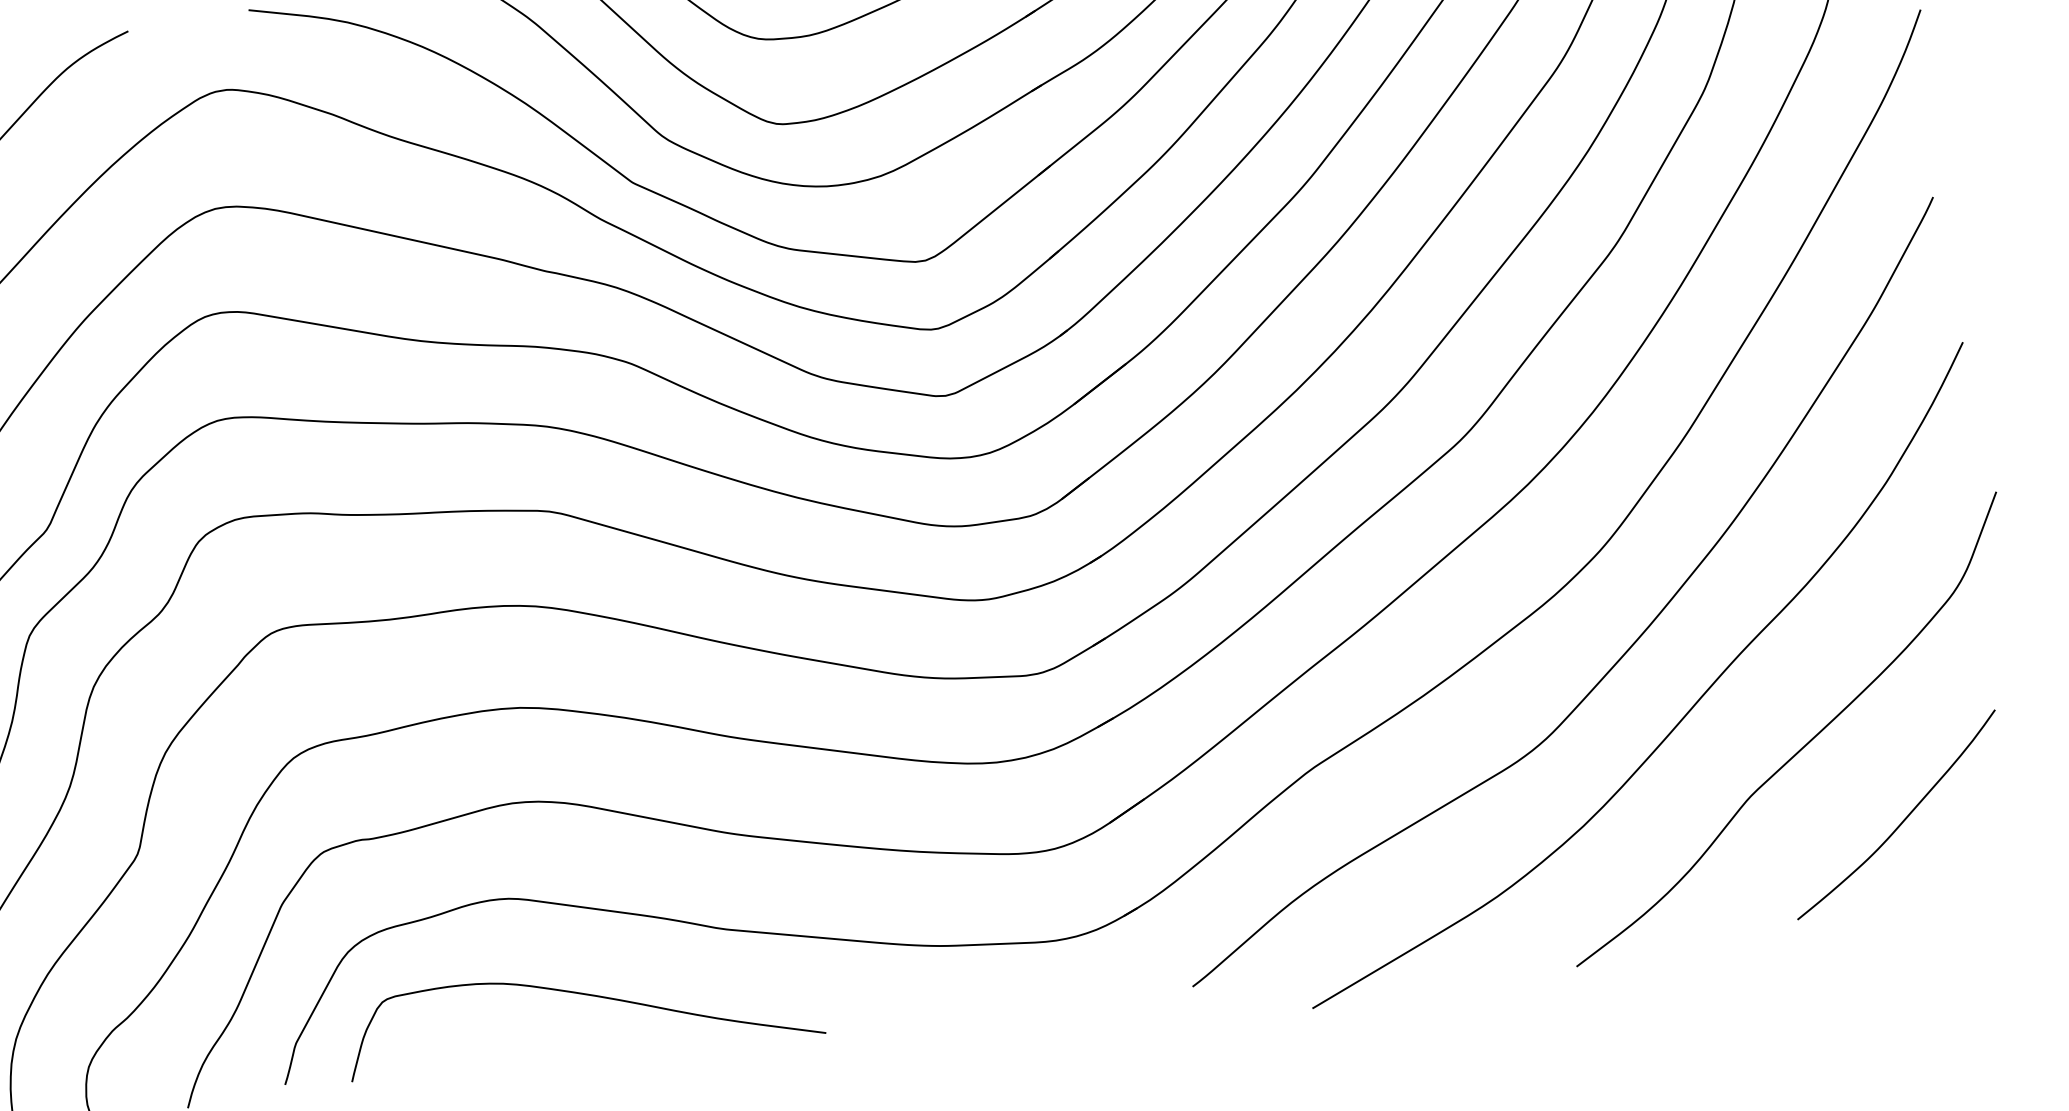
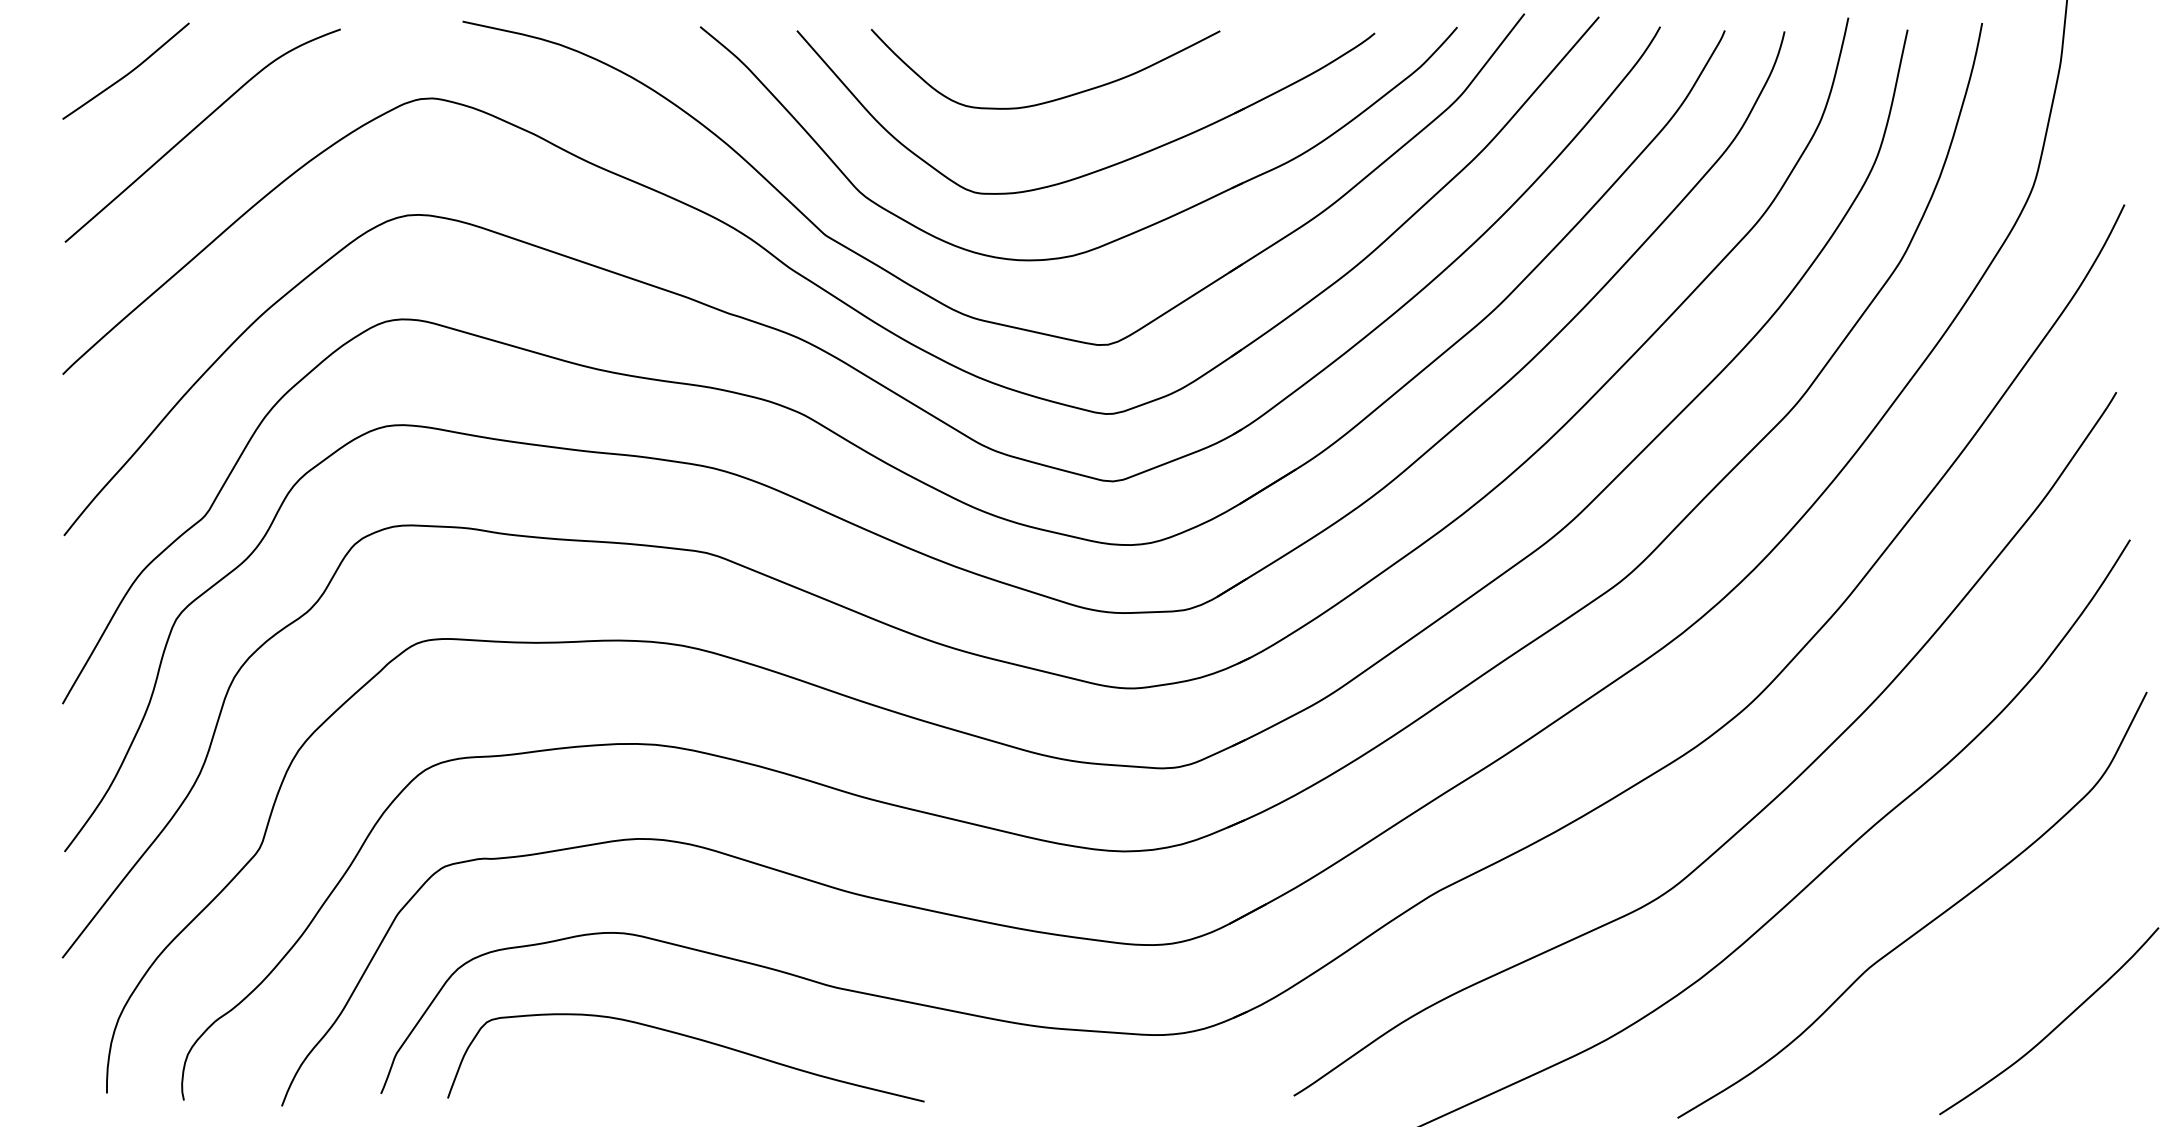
curve: (1901, 821) -> (2053, 1028), moved

